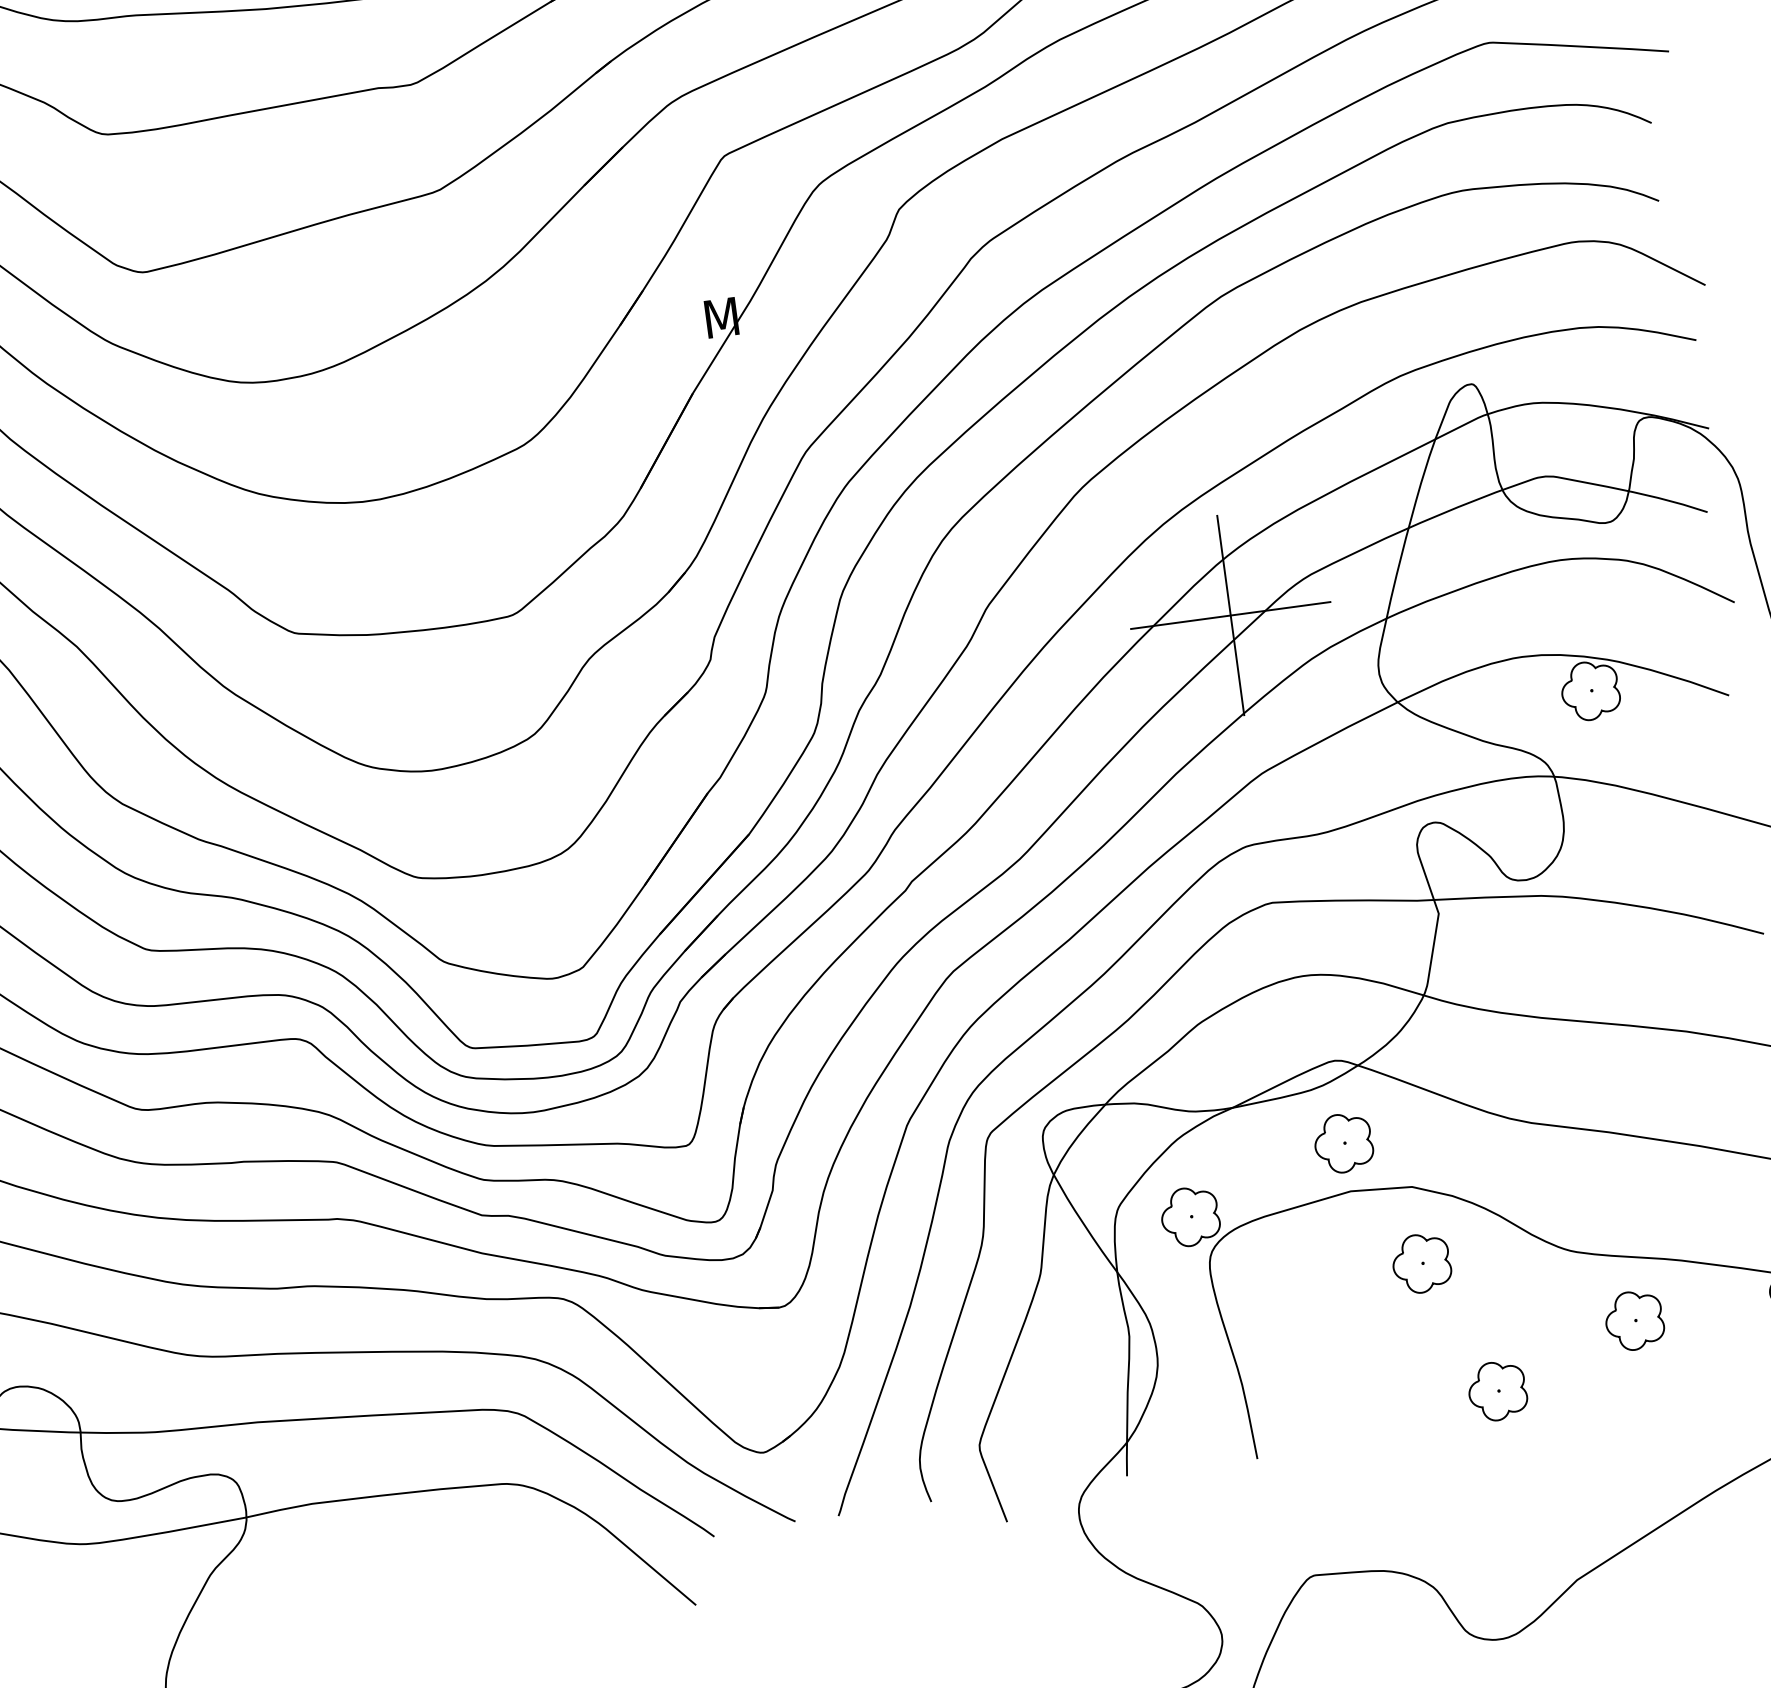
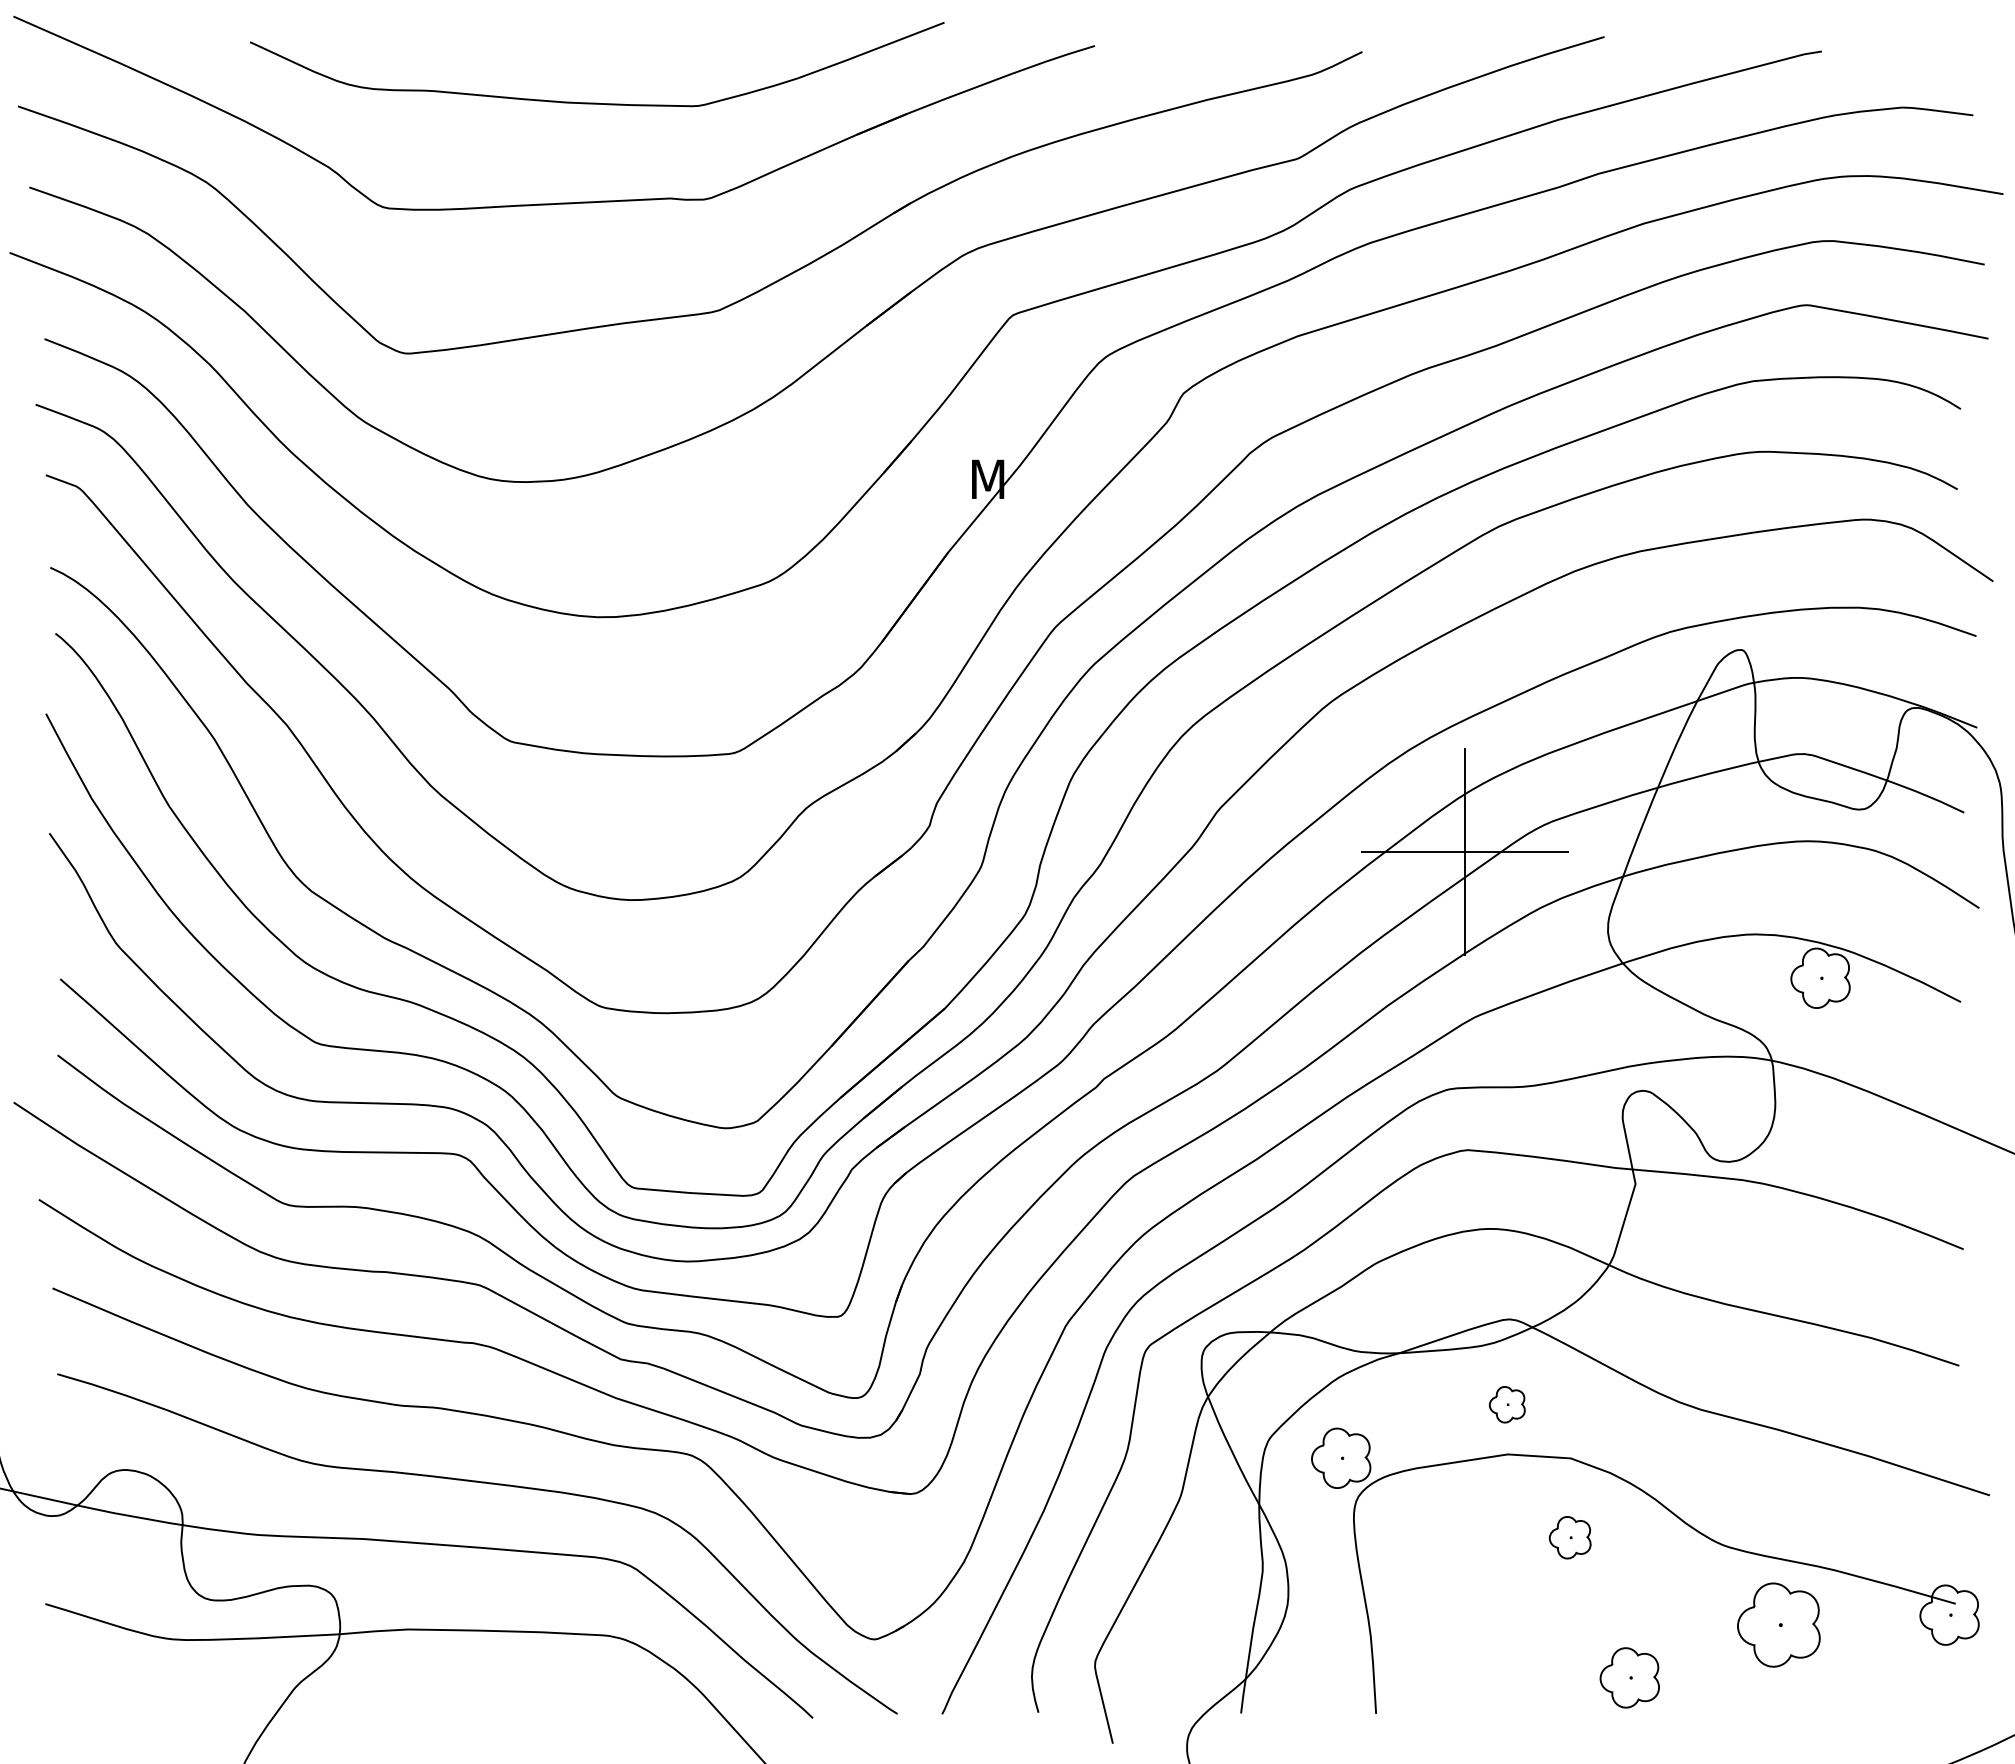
part: (1343, 1143) -> (1507, 1404), size x0.6
part: (1422, 1263) -> (1570, 1537), size x0.7
part: (1634, 1320) -> (1778, 1624), size x1.4

